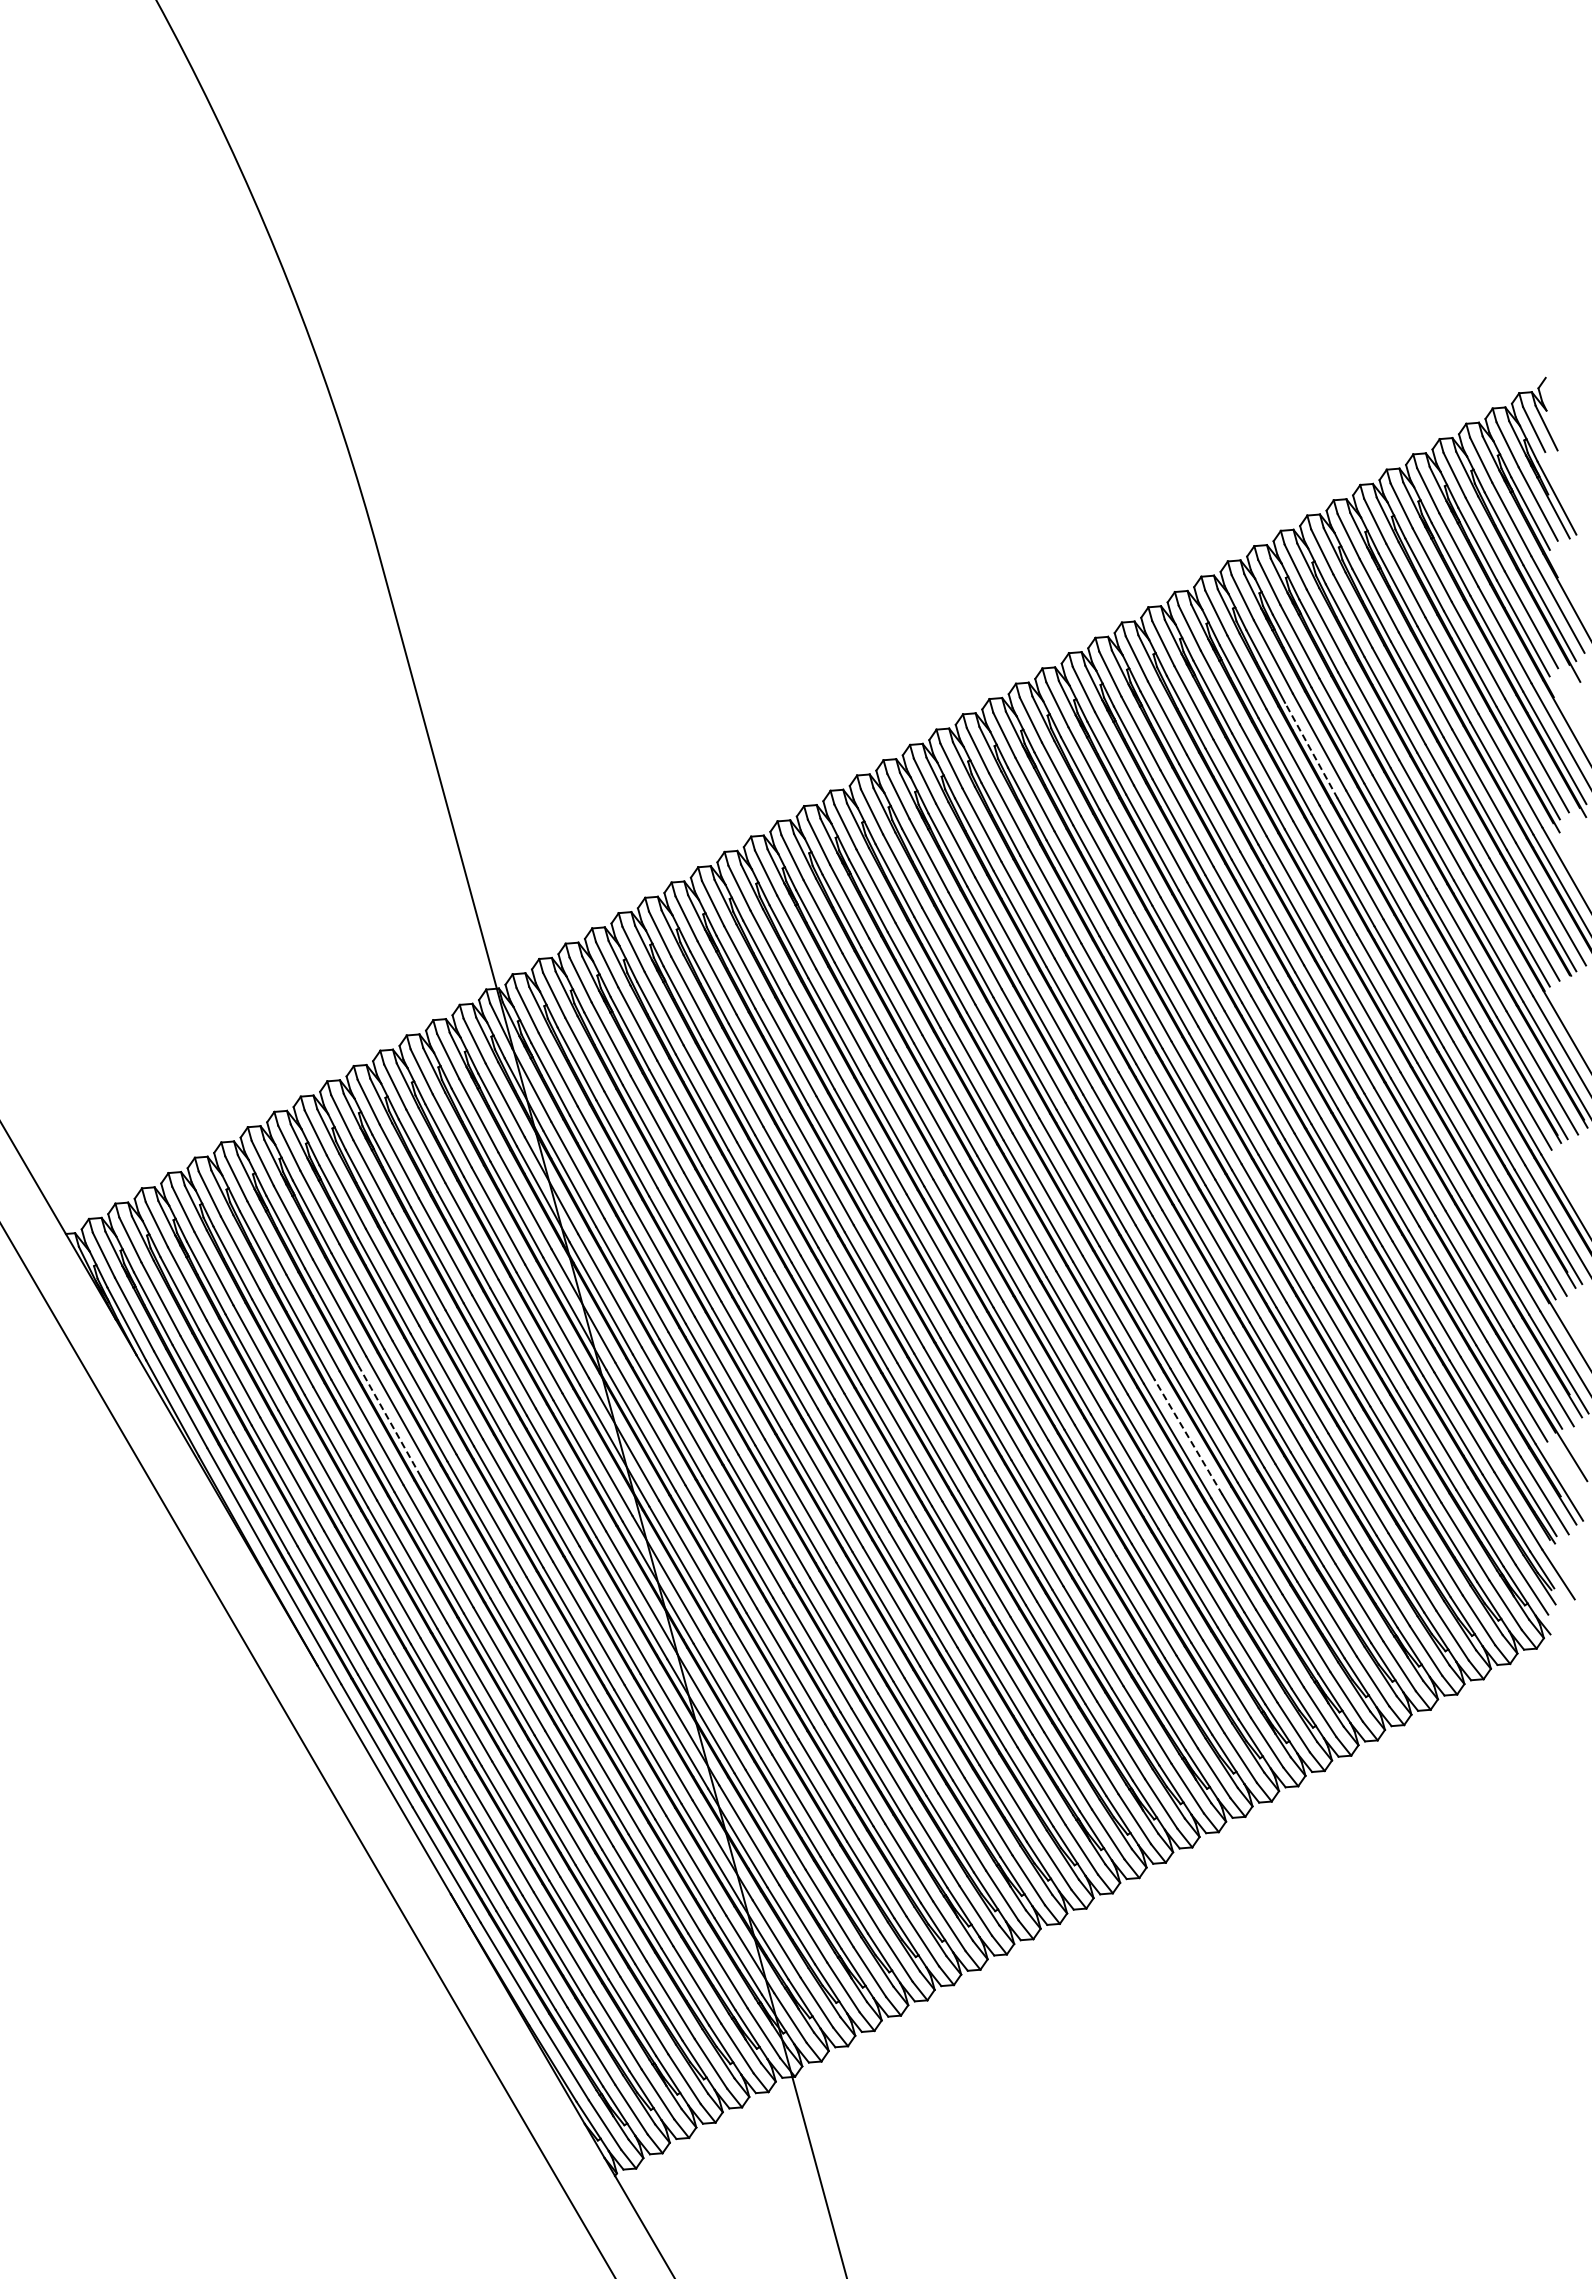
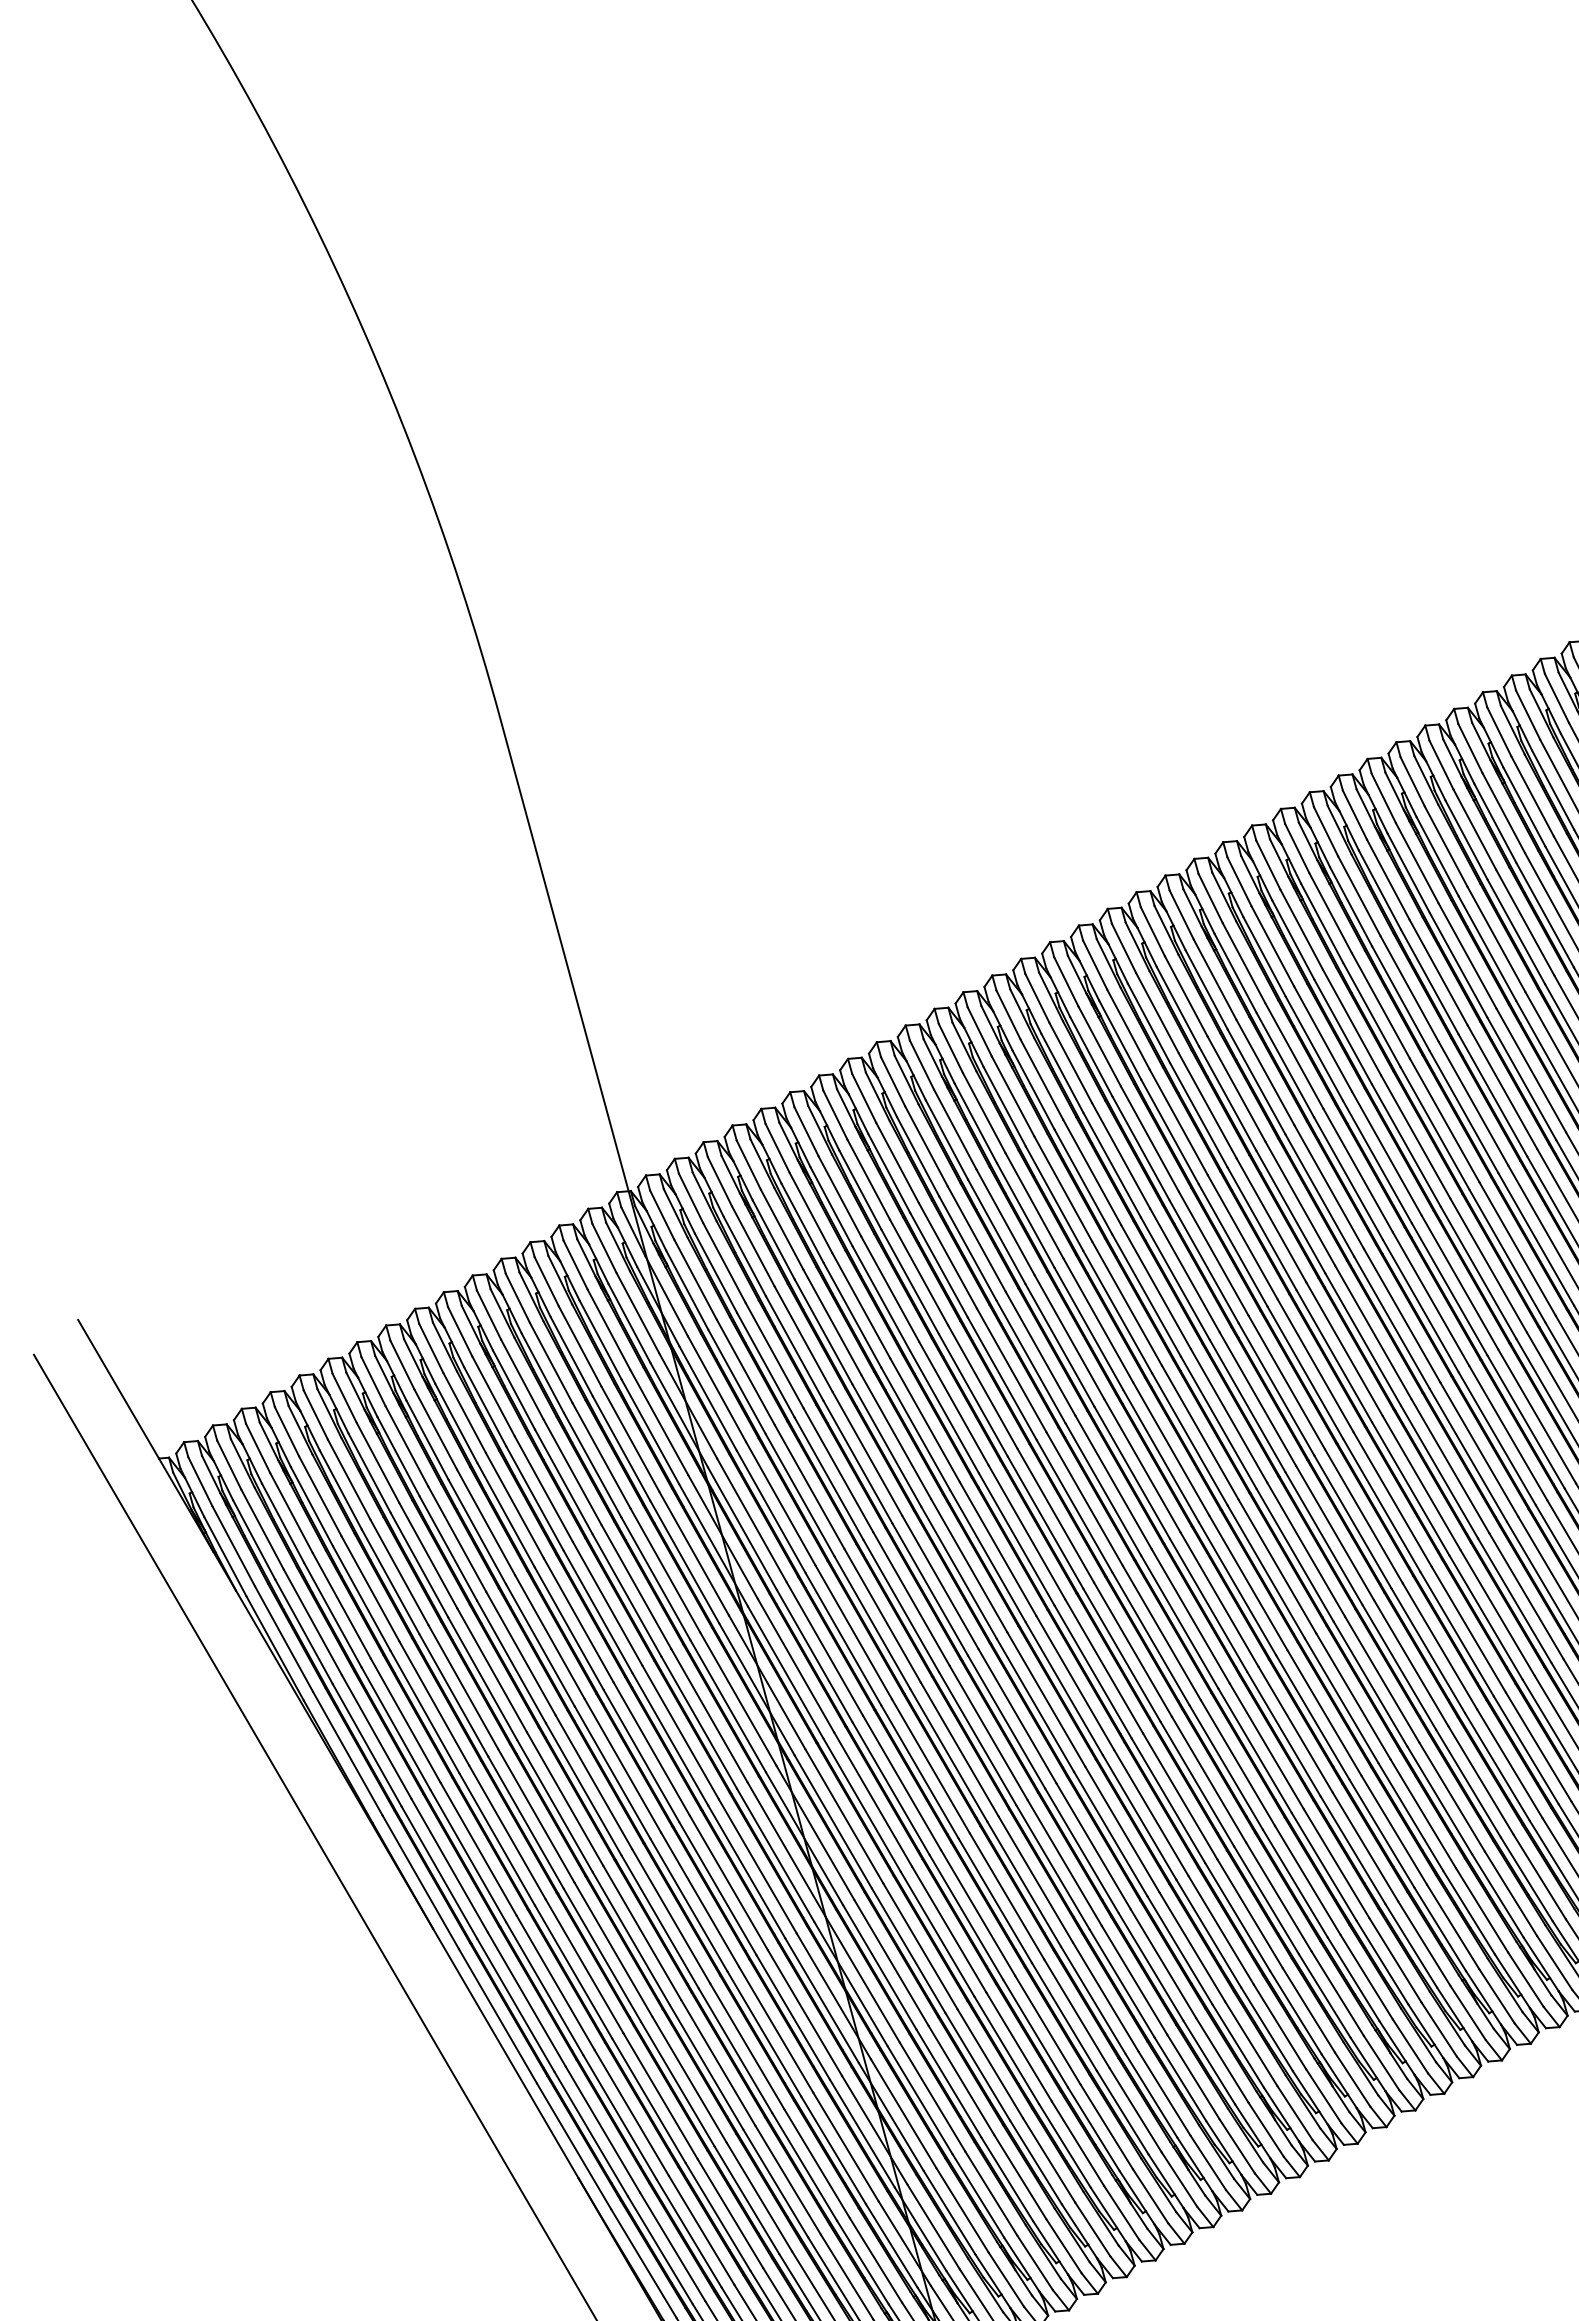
line: (1311, 750) -> (1516, 931), dashed -> solid
line: (389, 1420) -> (511, 1661), dashed -> solid
line: (1188, 1436) -> (1382, 1679), dashed -> solid

